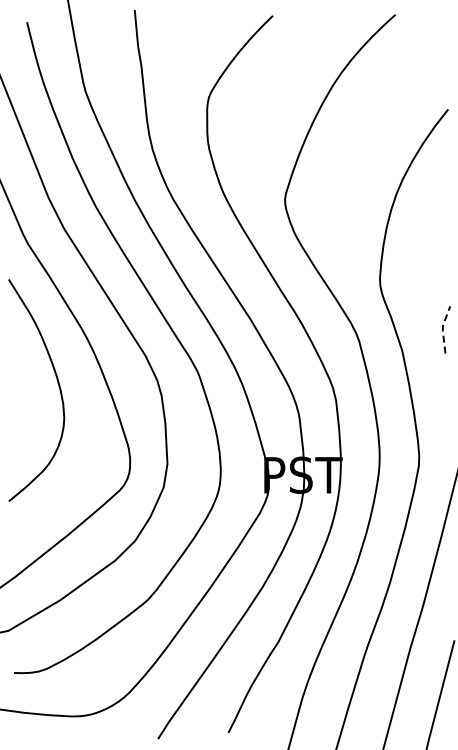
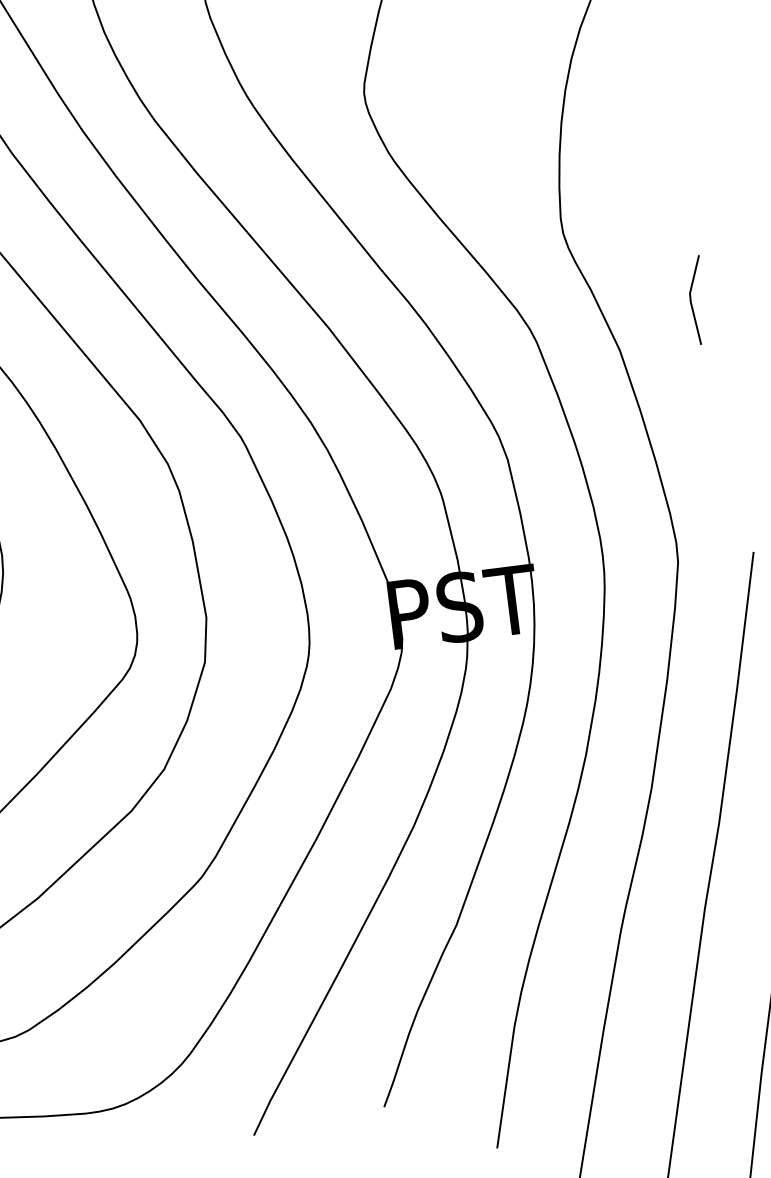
line: (442, 329) -> (690, 300), dashed -> solid

